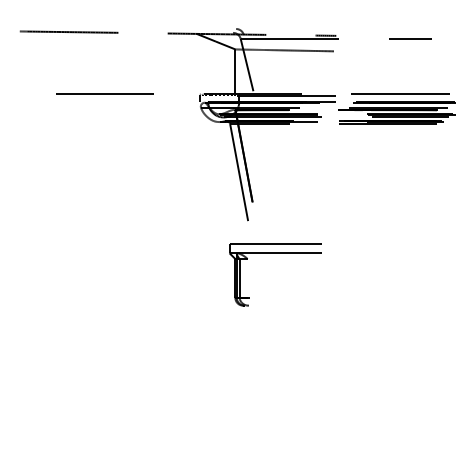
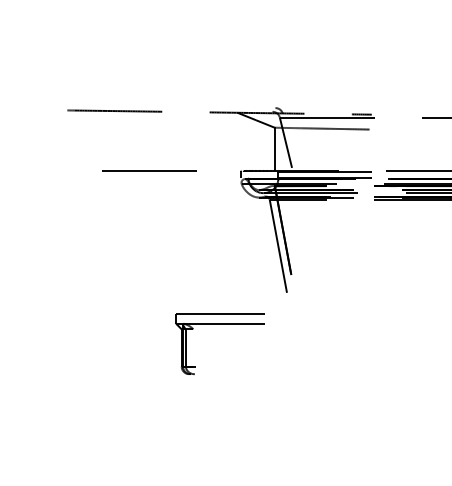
part: (274, 254) -> (219, 324), moved

